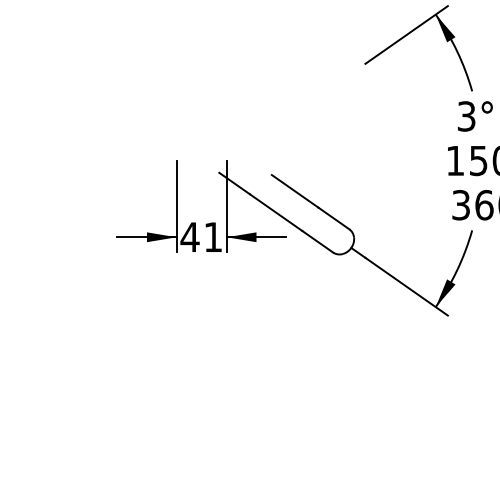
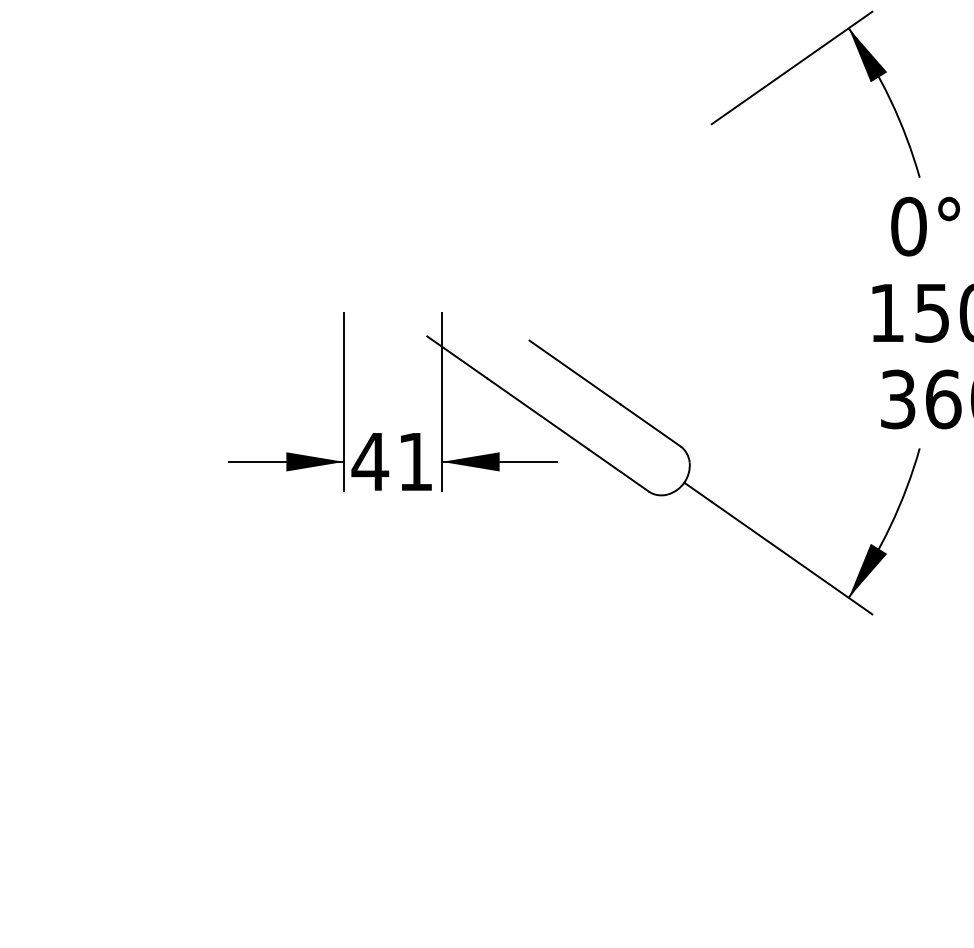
text: (466, 116) -> (908, 226), 3 -> 0

